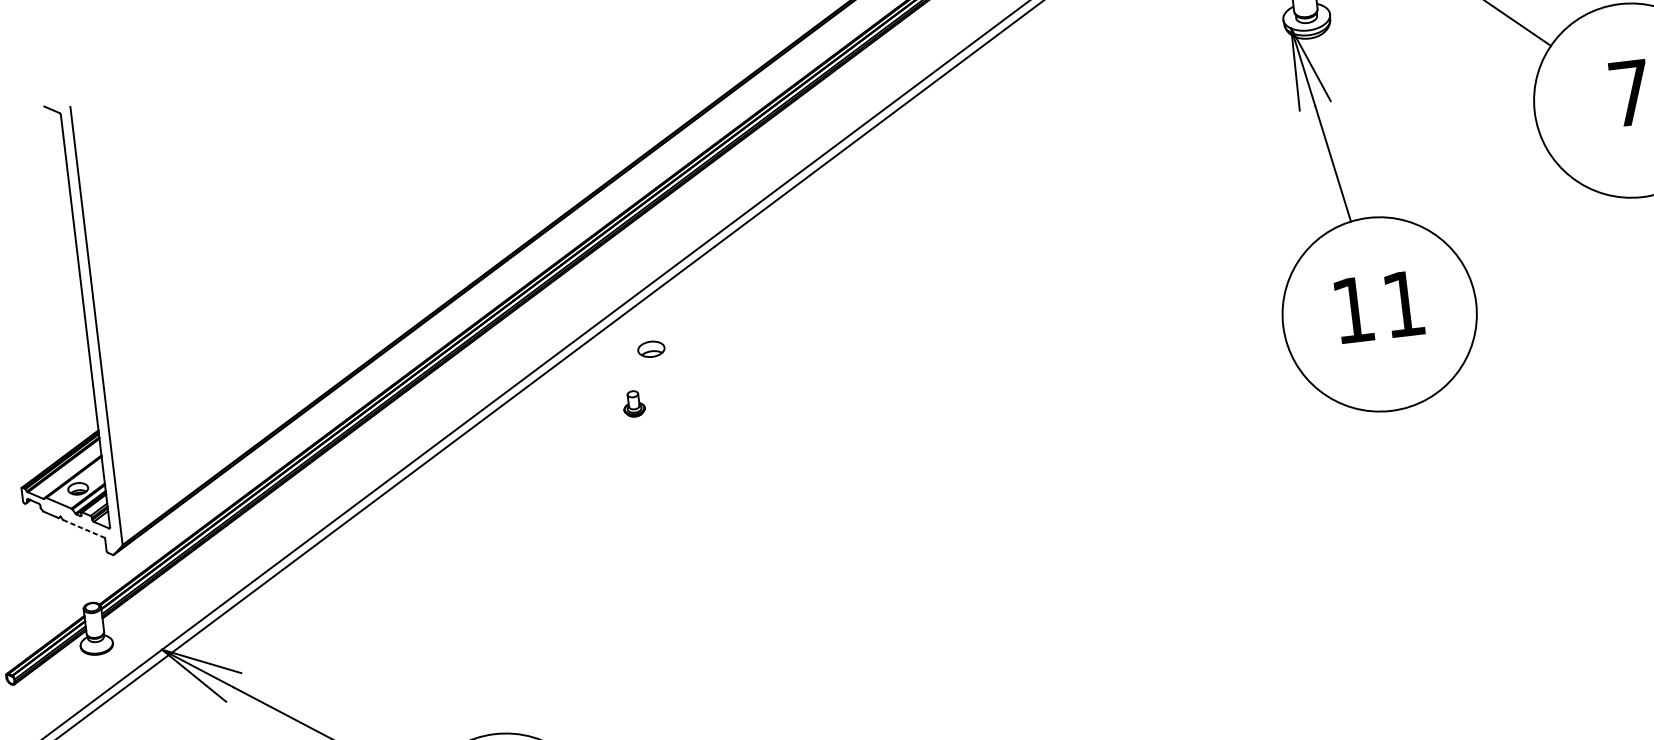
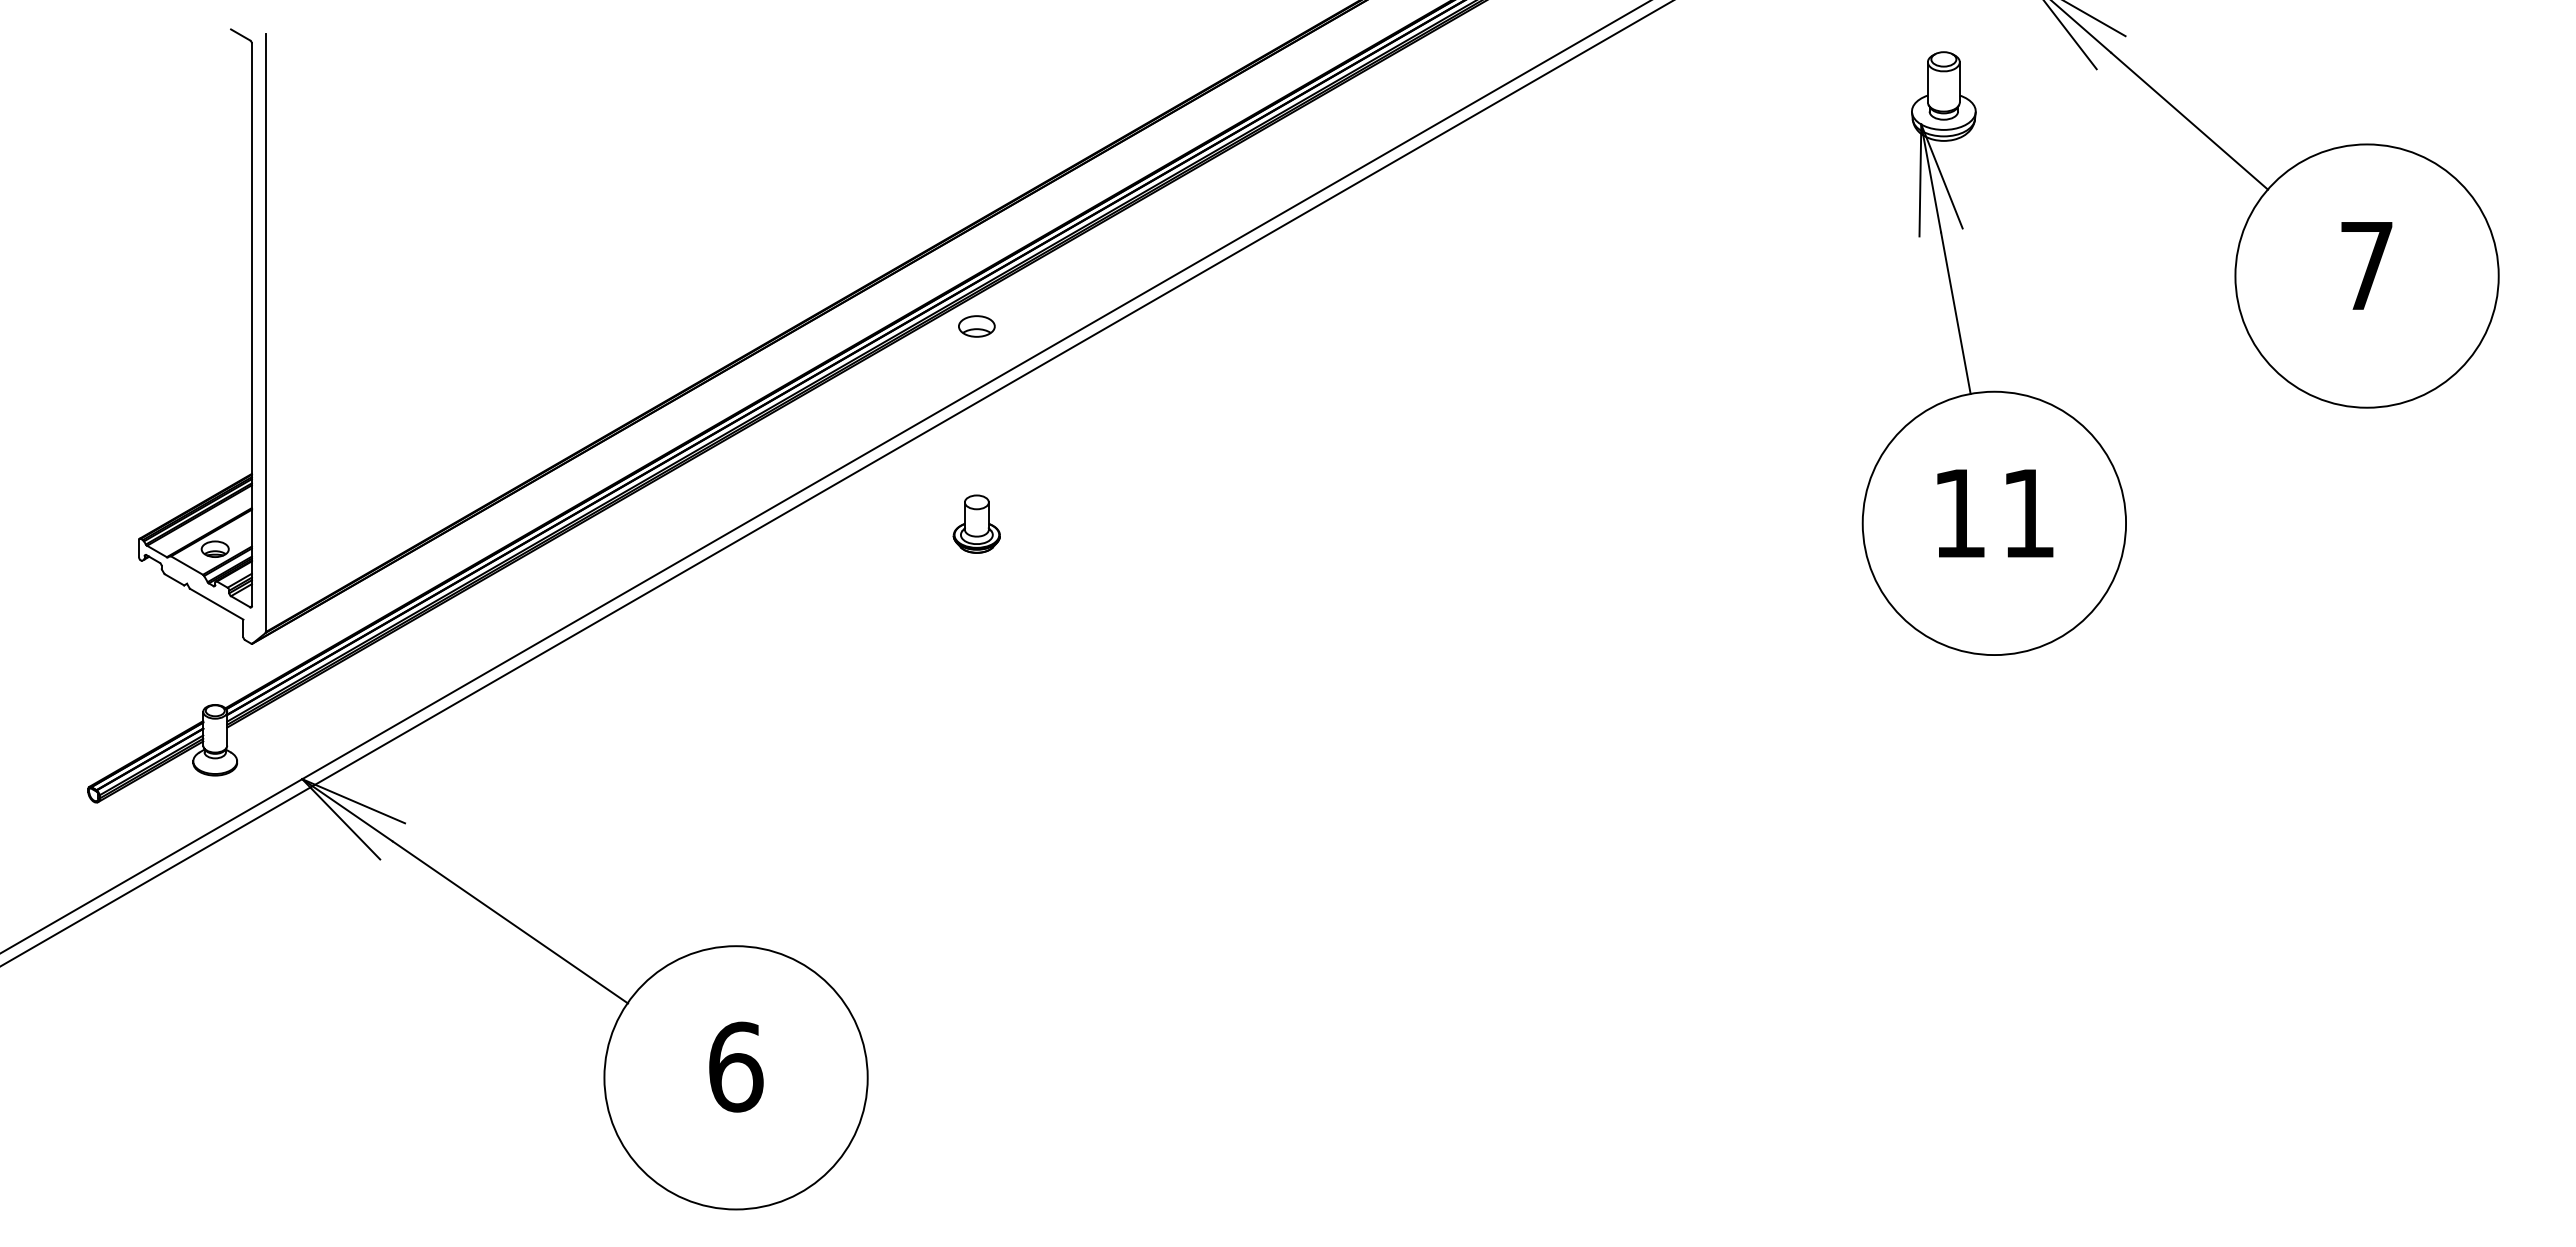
part: (651, 349) -> (976, 326), moved
part: (633, 403) -> (976, 523), size x1.67
line: (83, 529) -> (216, 604), dashed -> solid

